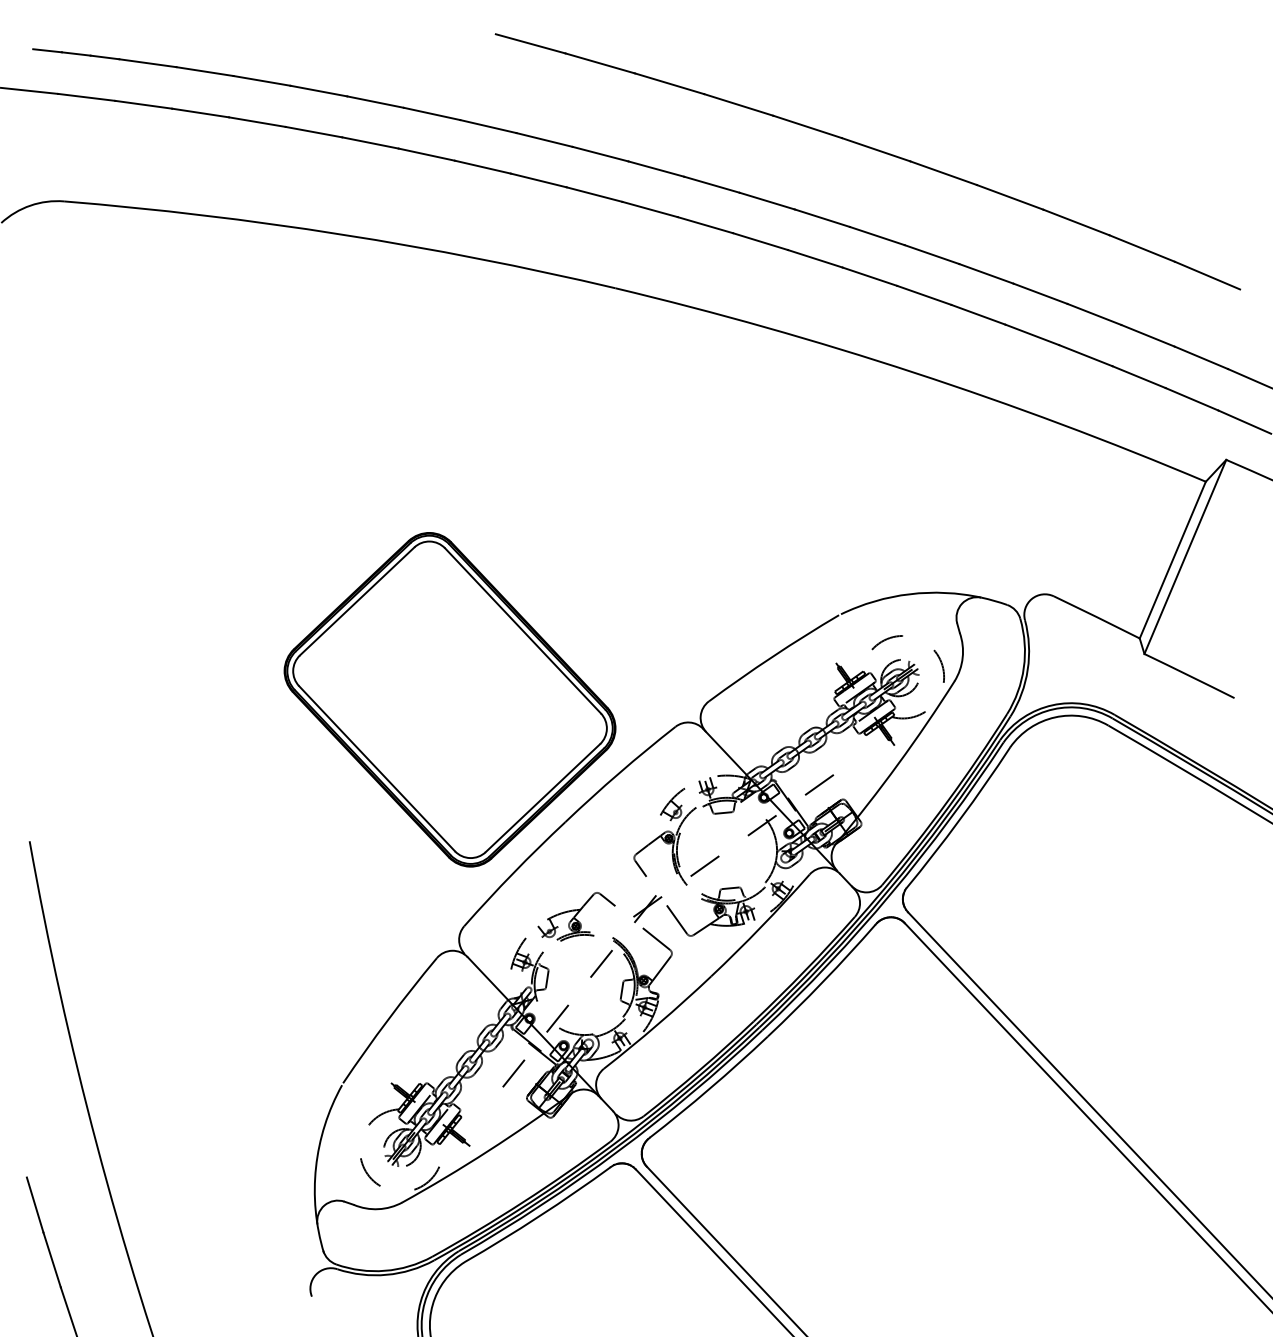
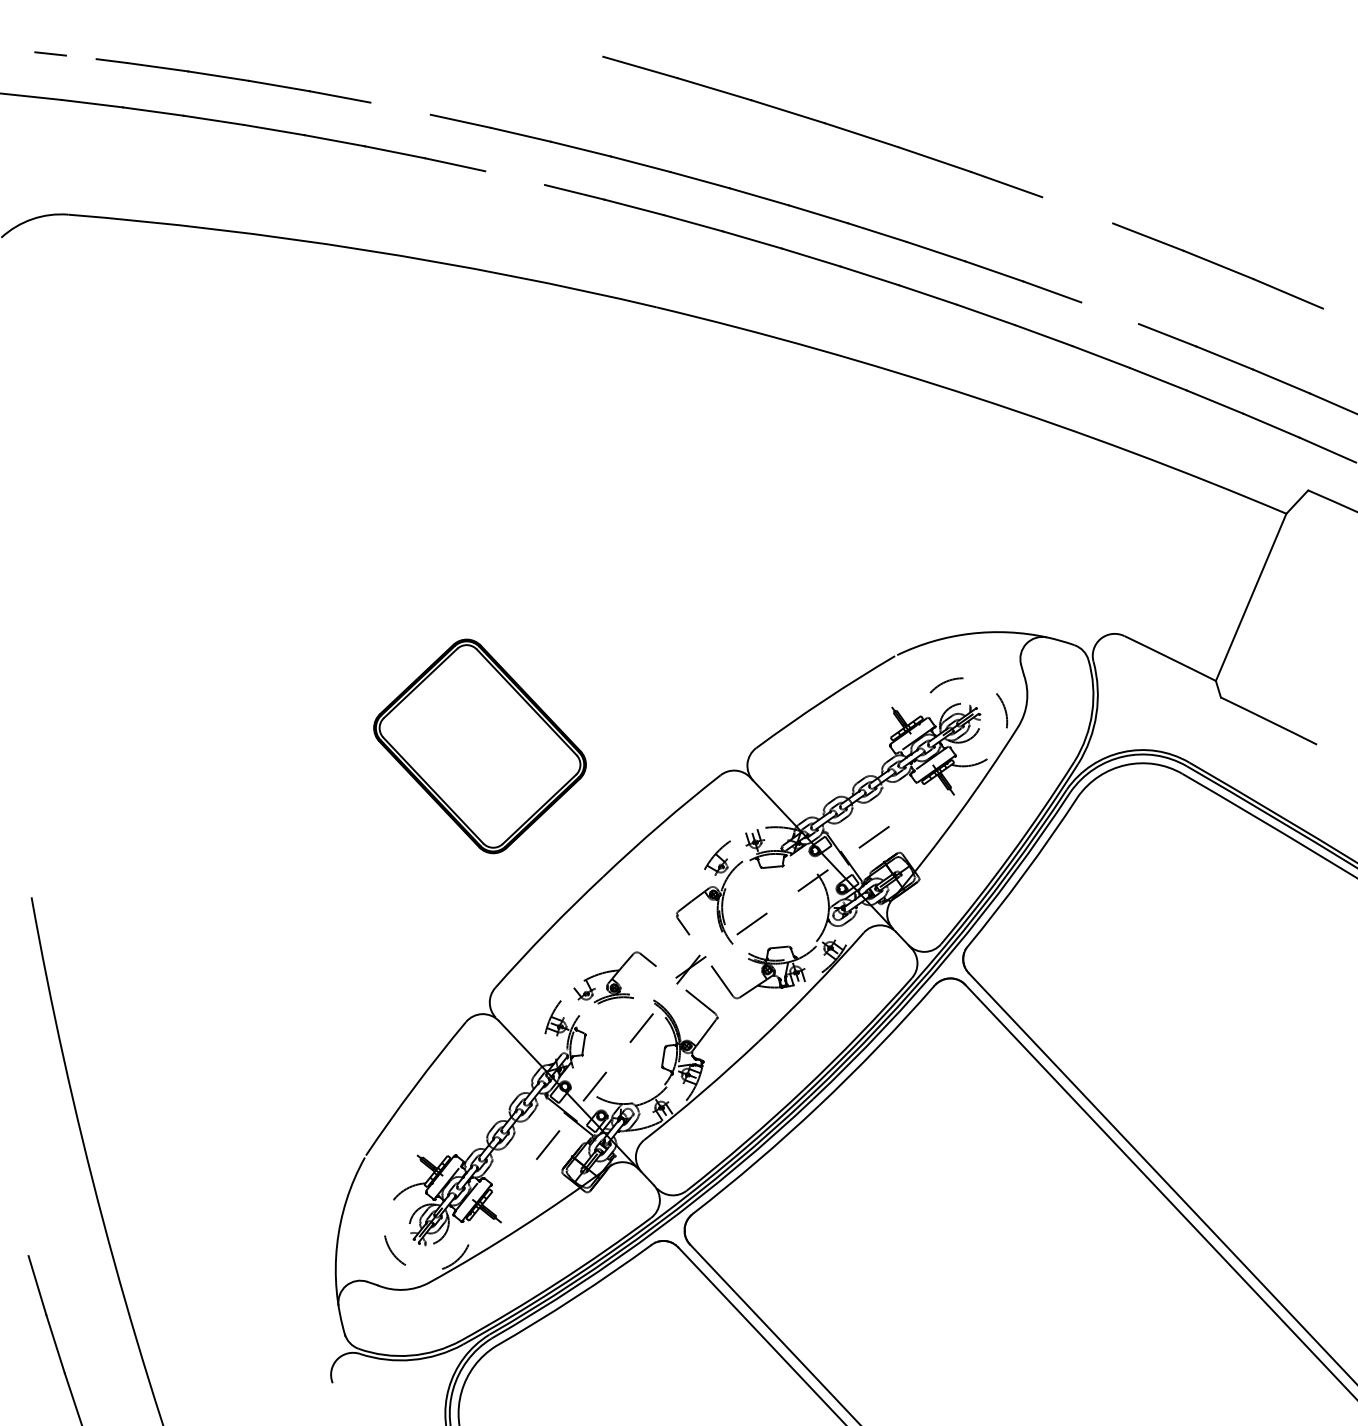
line: (530, 43) -> (565, 46), removed
line: (76, 54) -> (81, 57), removed
line: (375, 101) -> (400, 108), removed
line: (482, 167) -> (514, 178), removed
line: (1010, 197) -> (1077, 210), removed
line: (1040, 294) -> (1109, 313), removed
line: (1185, 556) -> (1264, 593), removed
part: (449, 699) -> (479, 746), size x0.6

